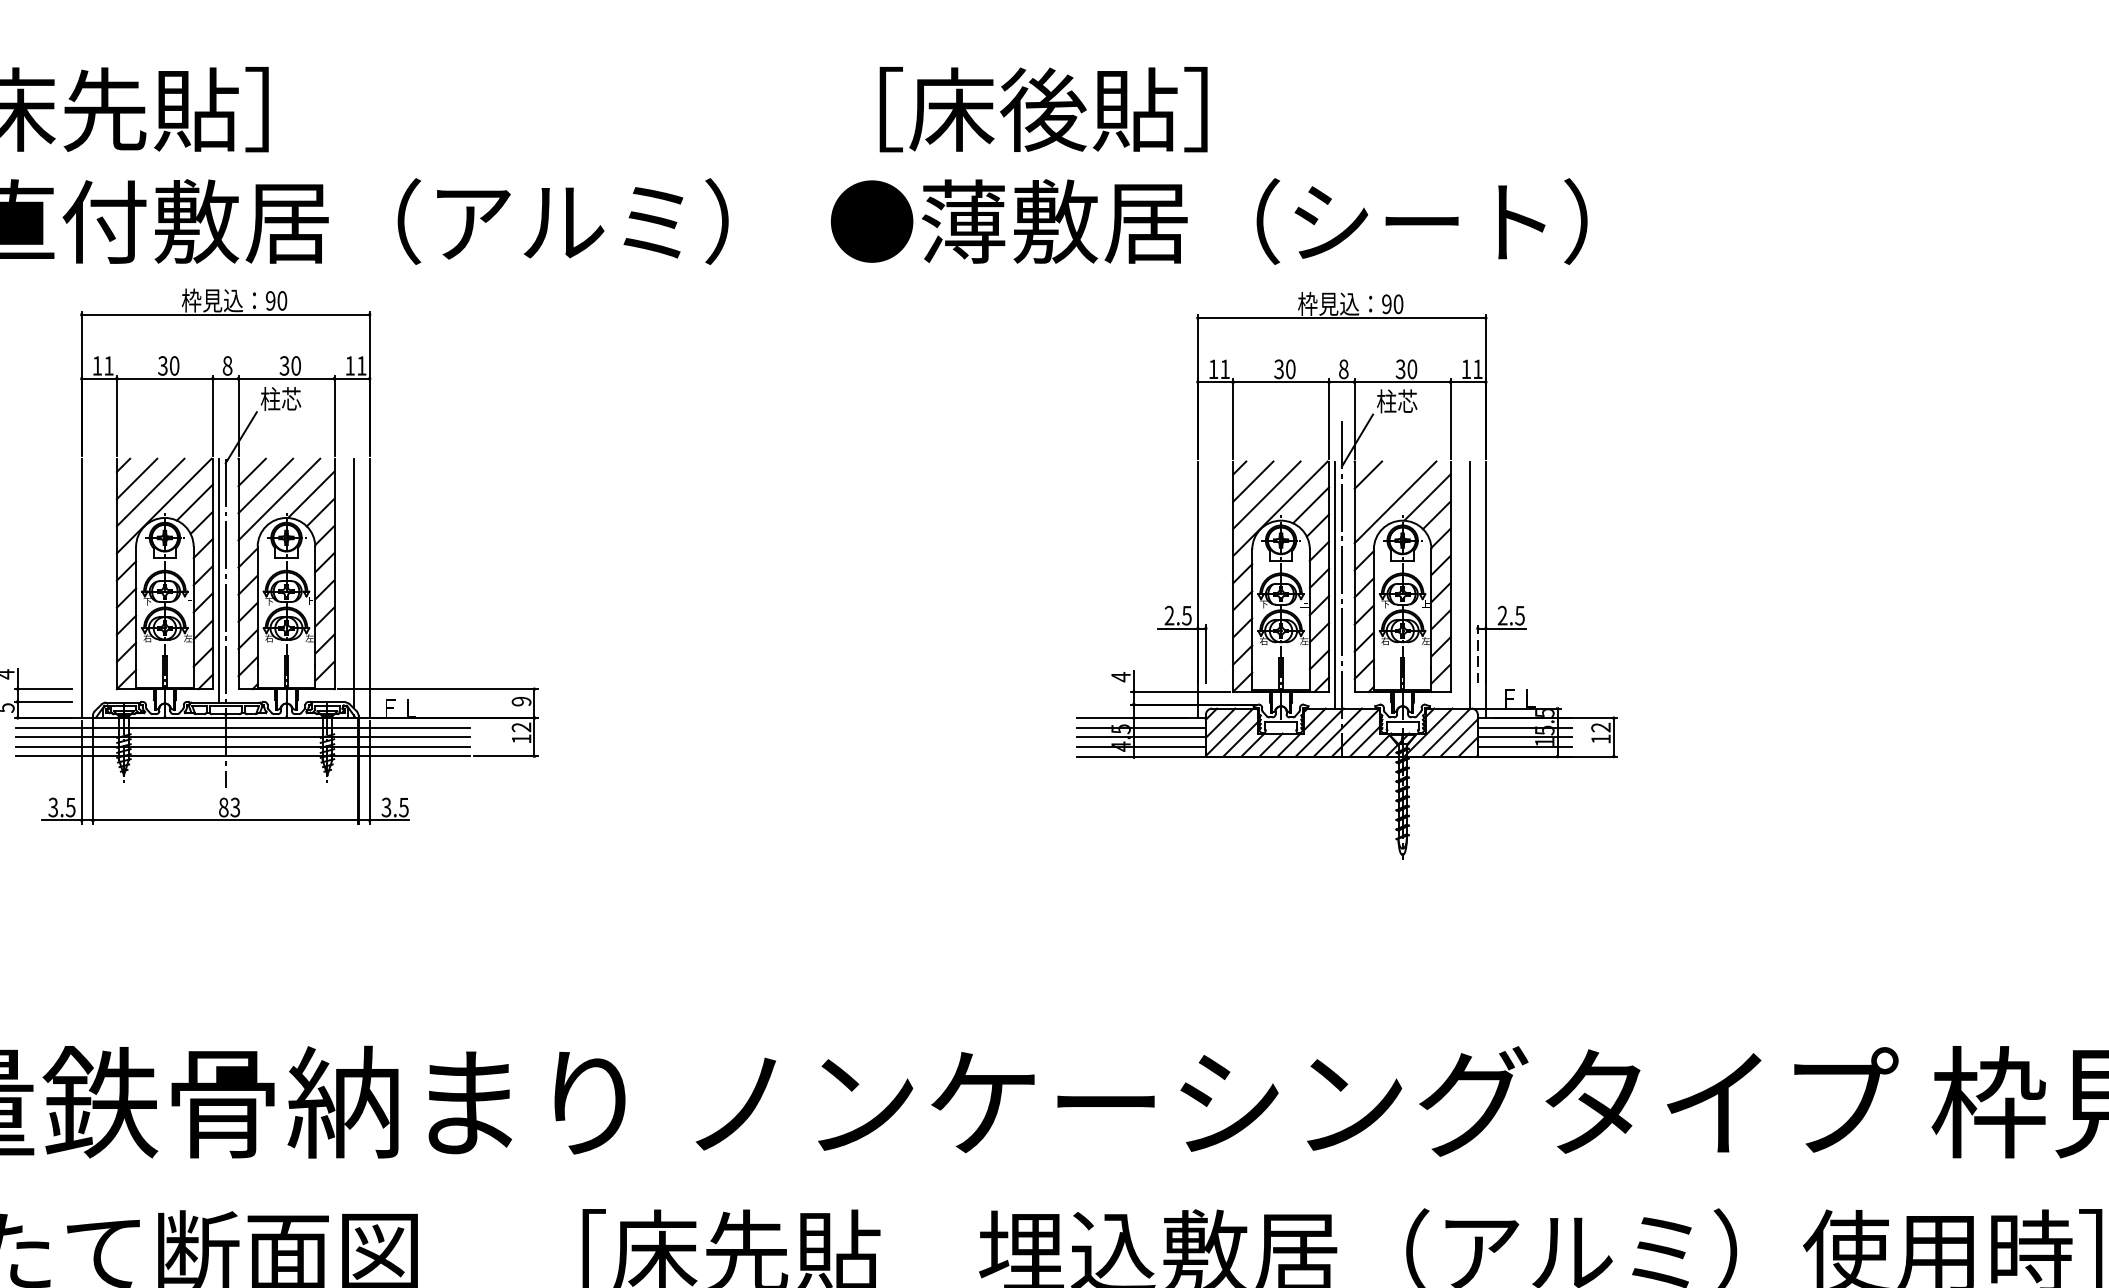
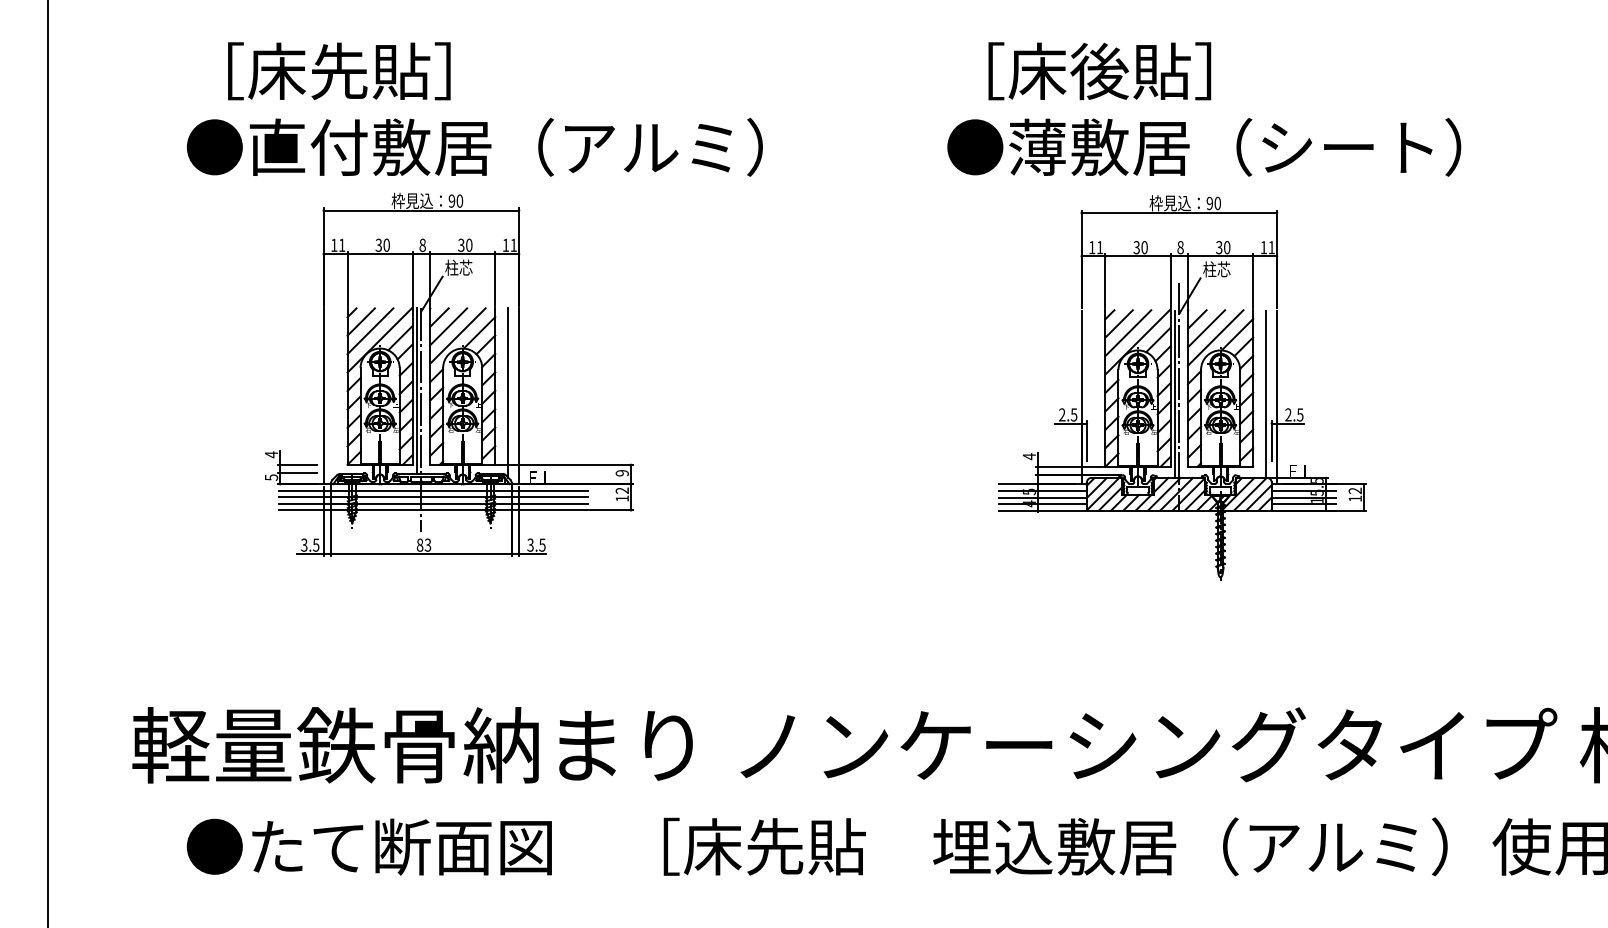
text: (1043, 109) -> (1099, 71), moved
text: (1209, 221) -> (1204, 147), moved
line: (1381, 488) -> (1206, 328), added
line: (1477, 654) -> (1271, 441), dashed -> solid

